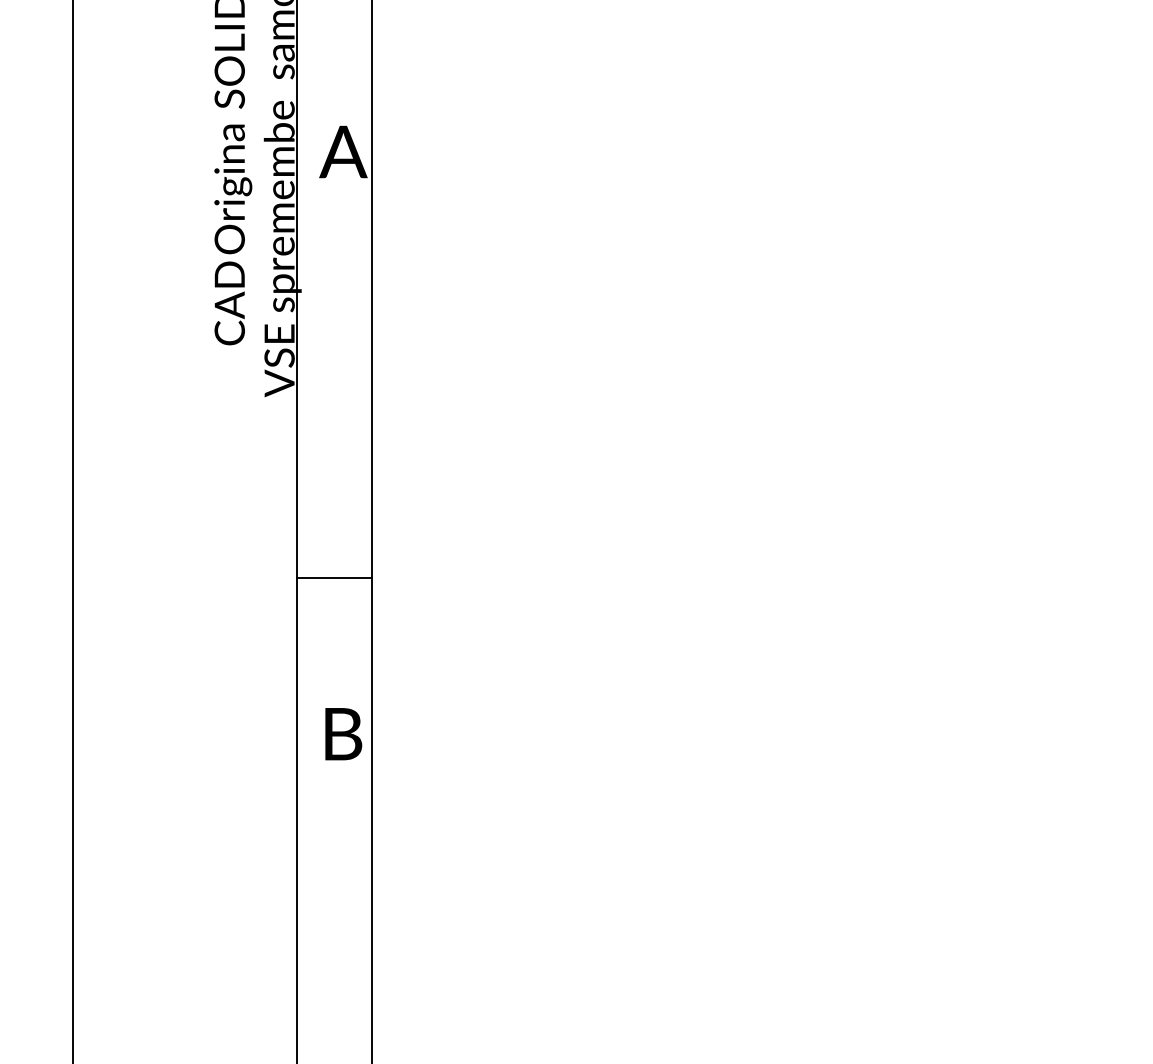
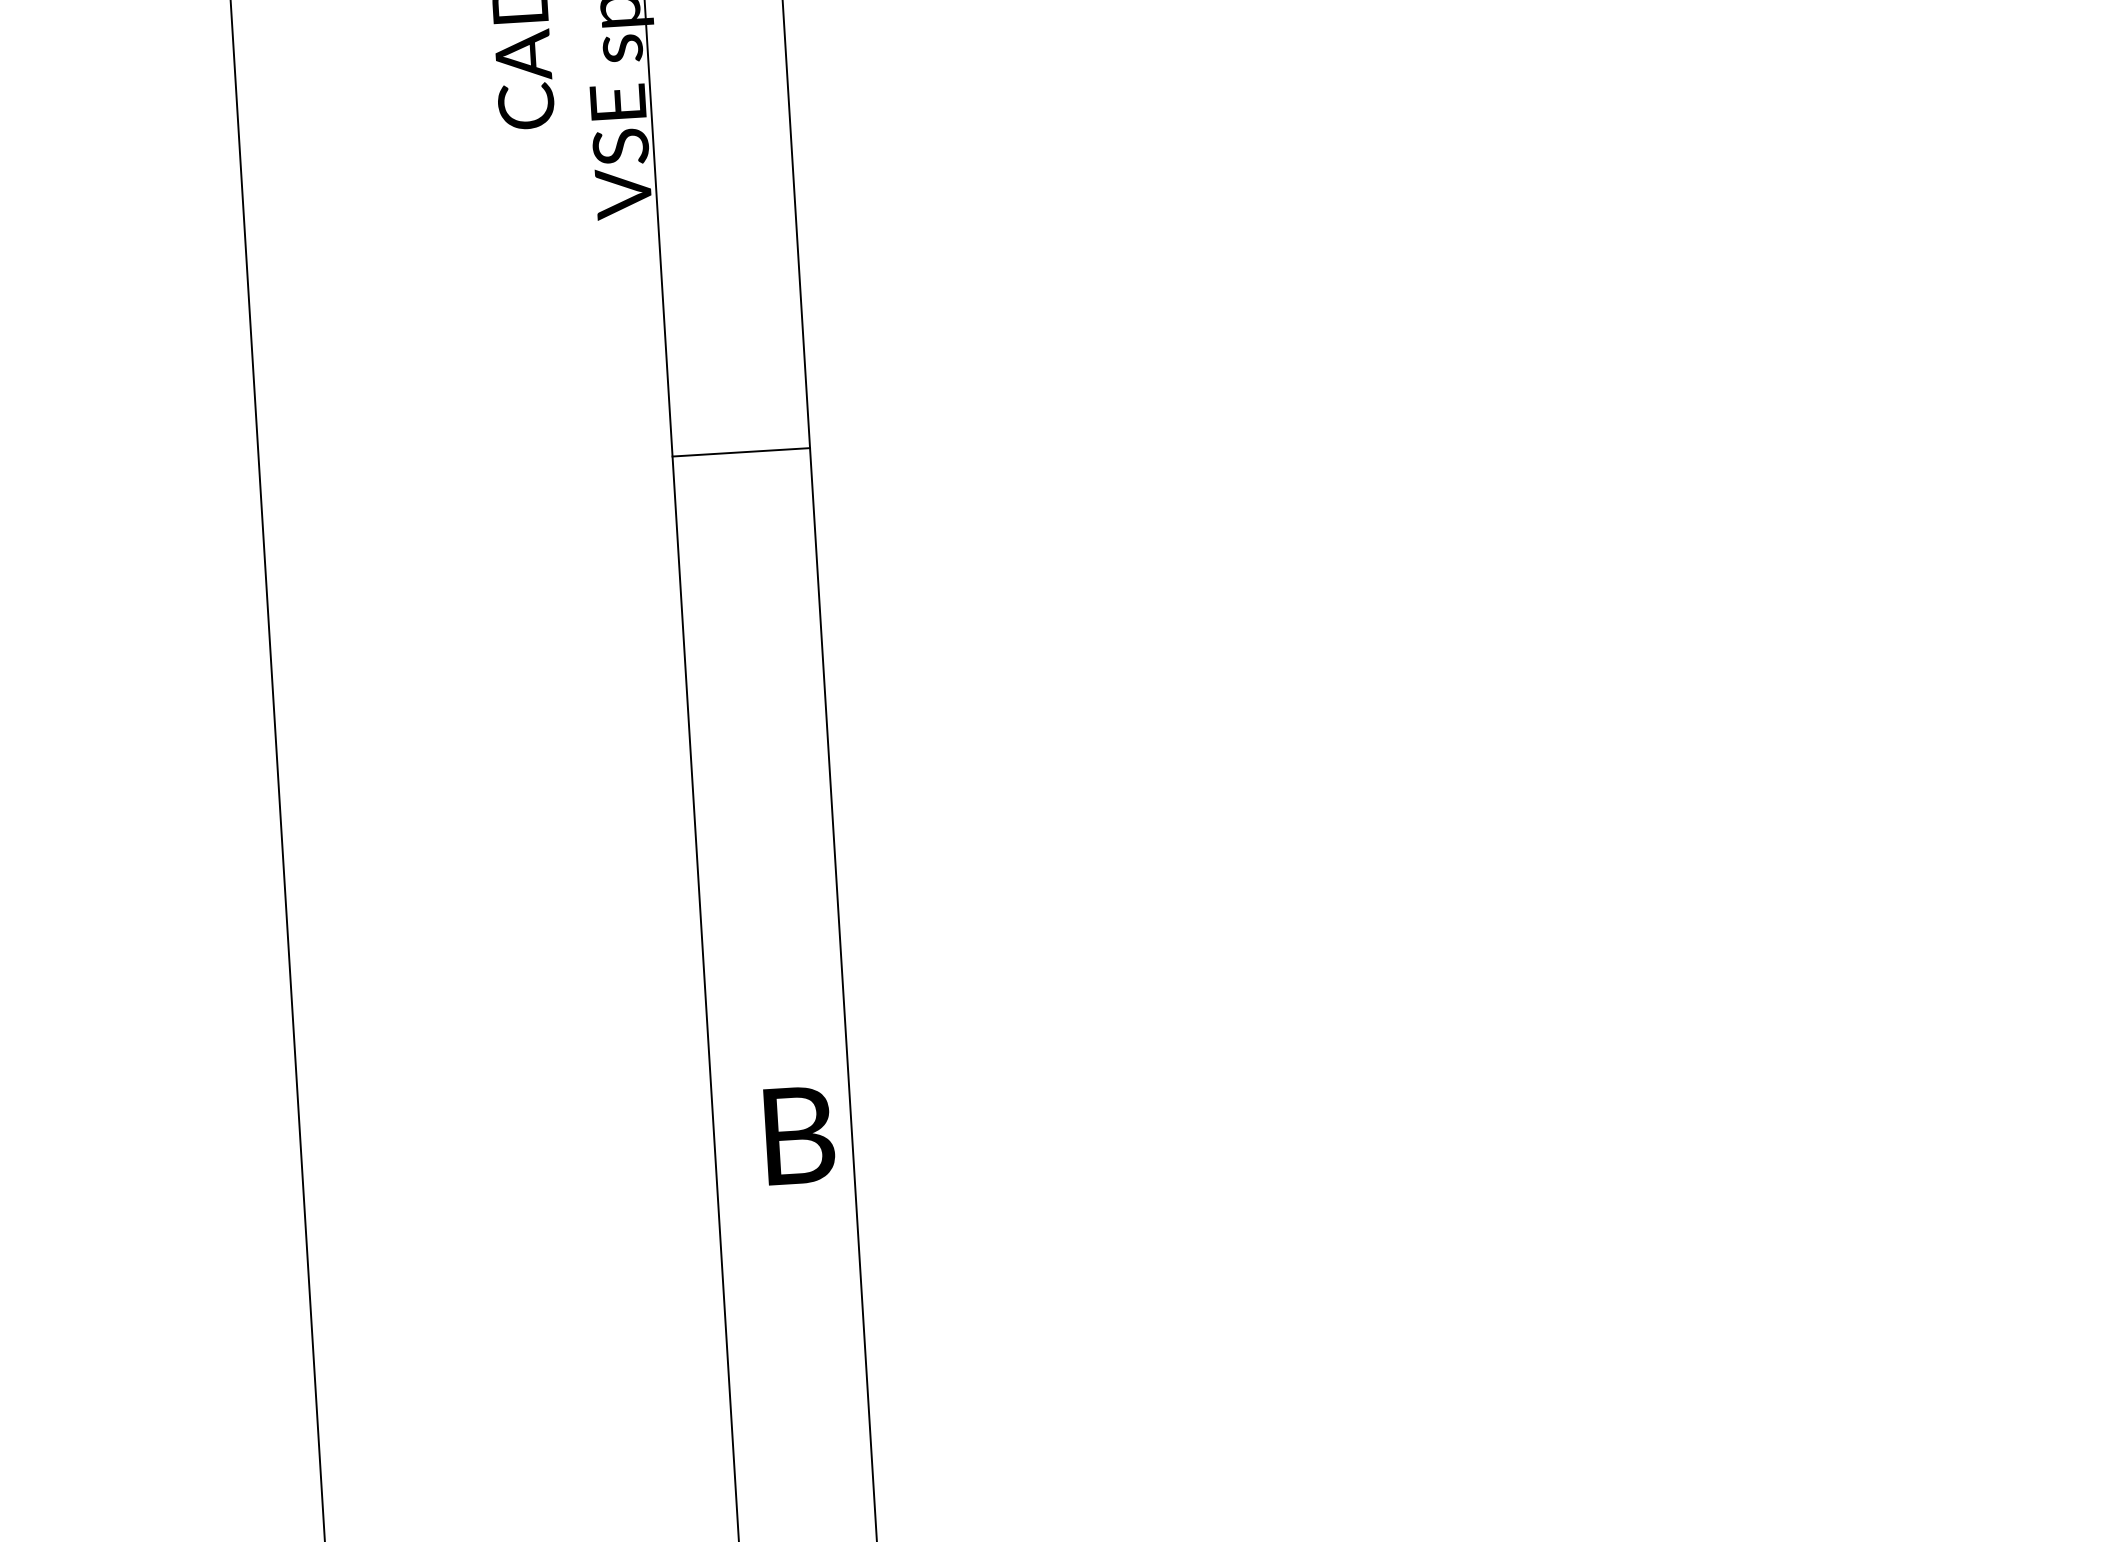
line: (334, 578) -> (740, 452), moved
text: (343, 734) -> (799, 1136), moved

